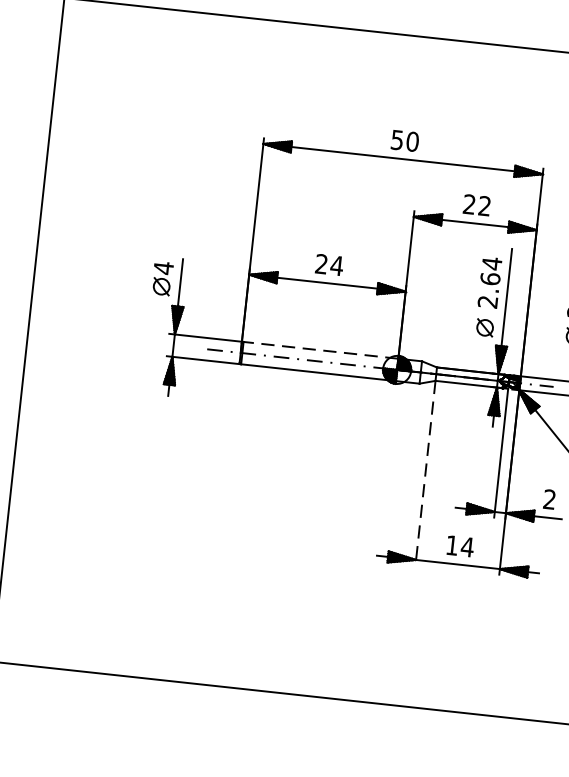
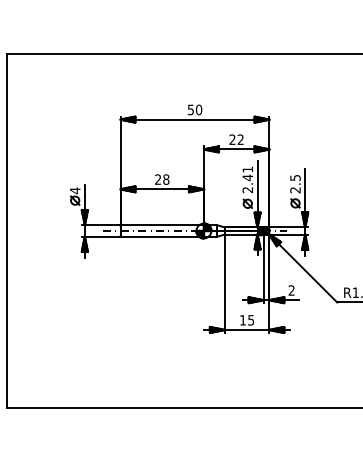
text: (337, 265) -> (166, 179), 24 -> 28
text: (490, 270) -> (247, 173), 2.64 -> 2.41
line: (320, 351) -> (162, 225), dashed -> solid
line: (424, 474) -> (224, 284), dashed -> solid
text: (466, 547) -> (250, 320), 14 -> 15

